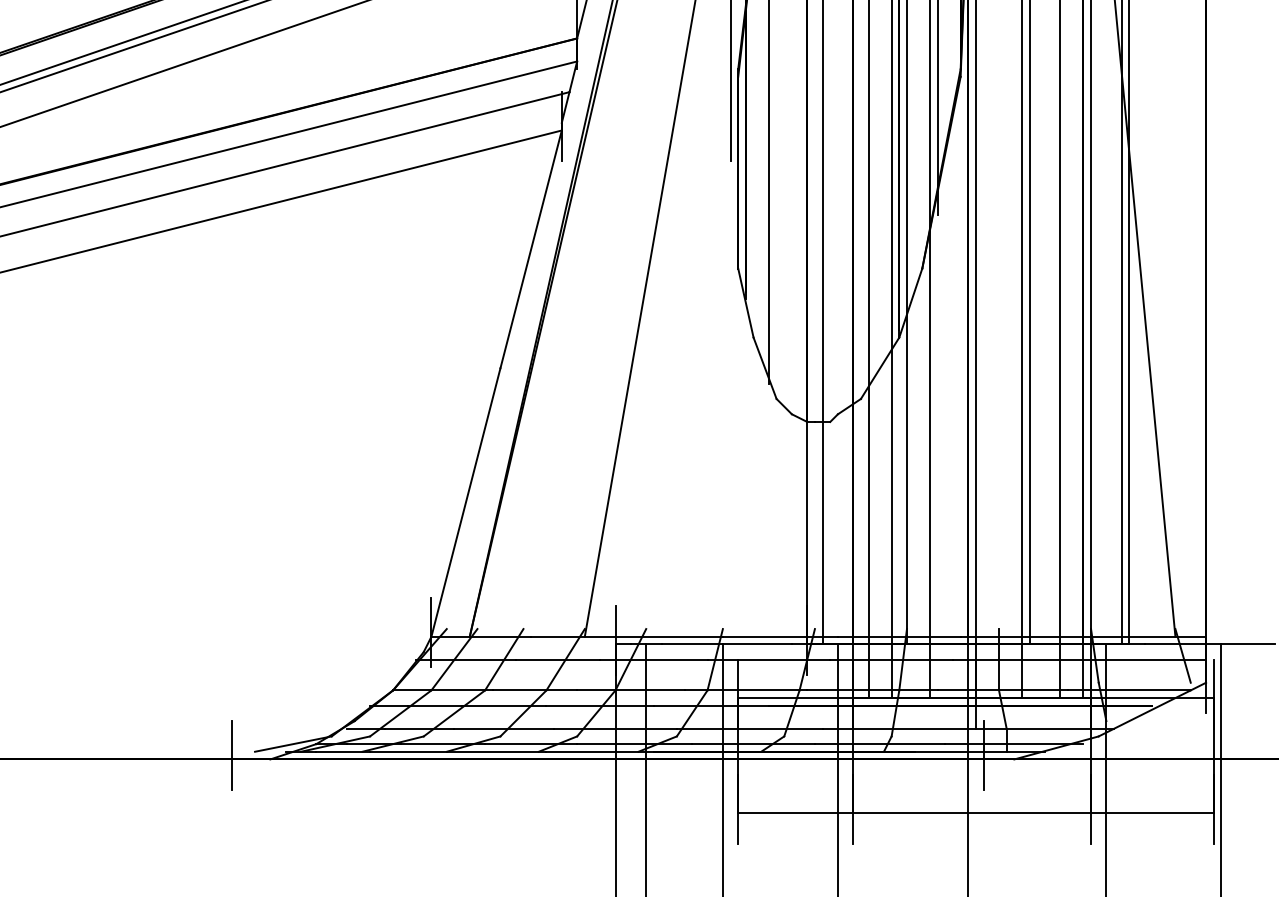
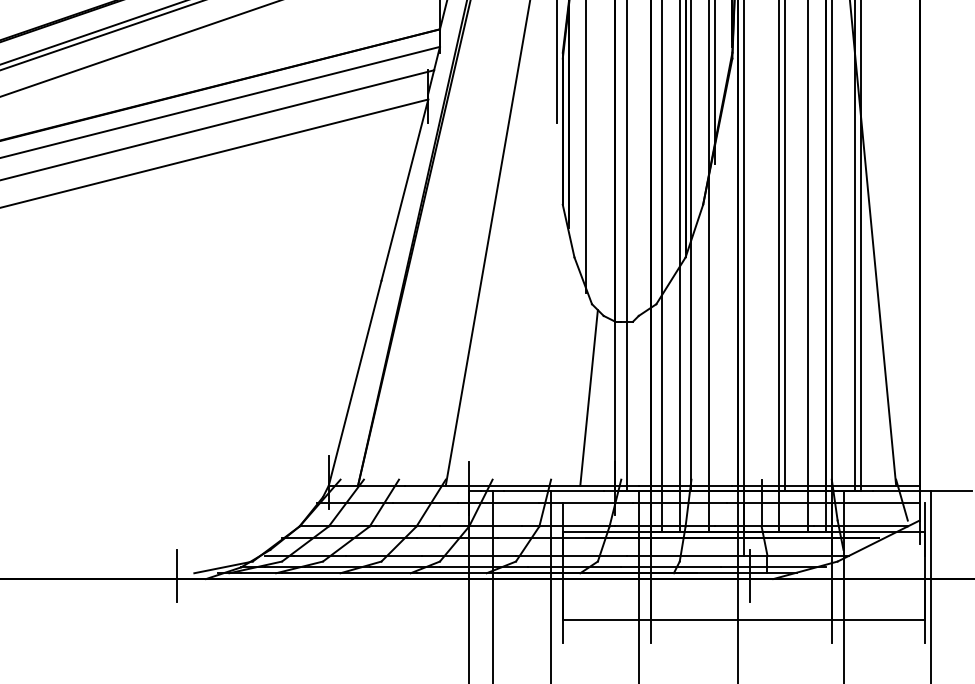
line: (772, 521) -> (588, 397), added

